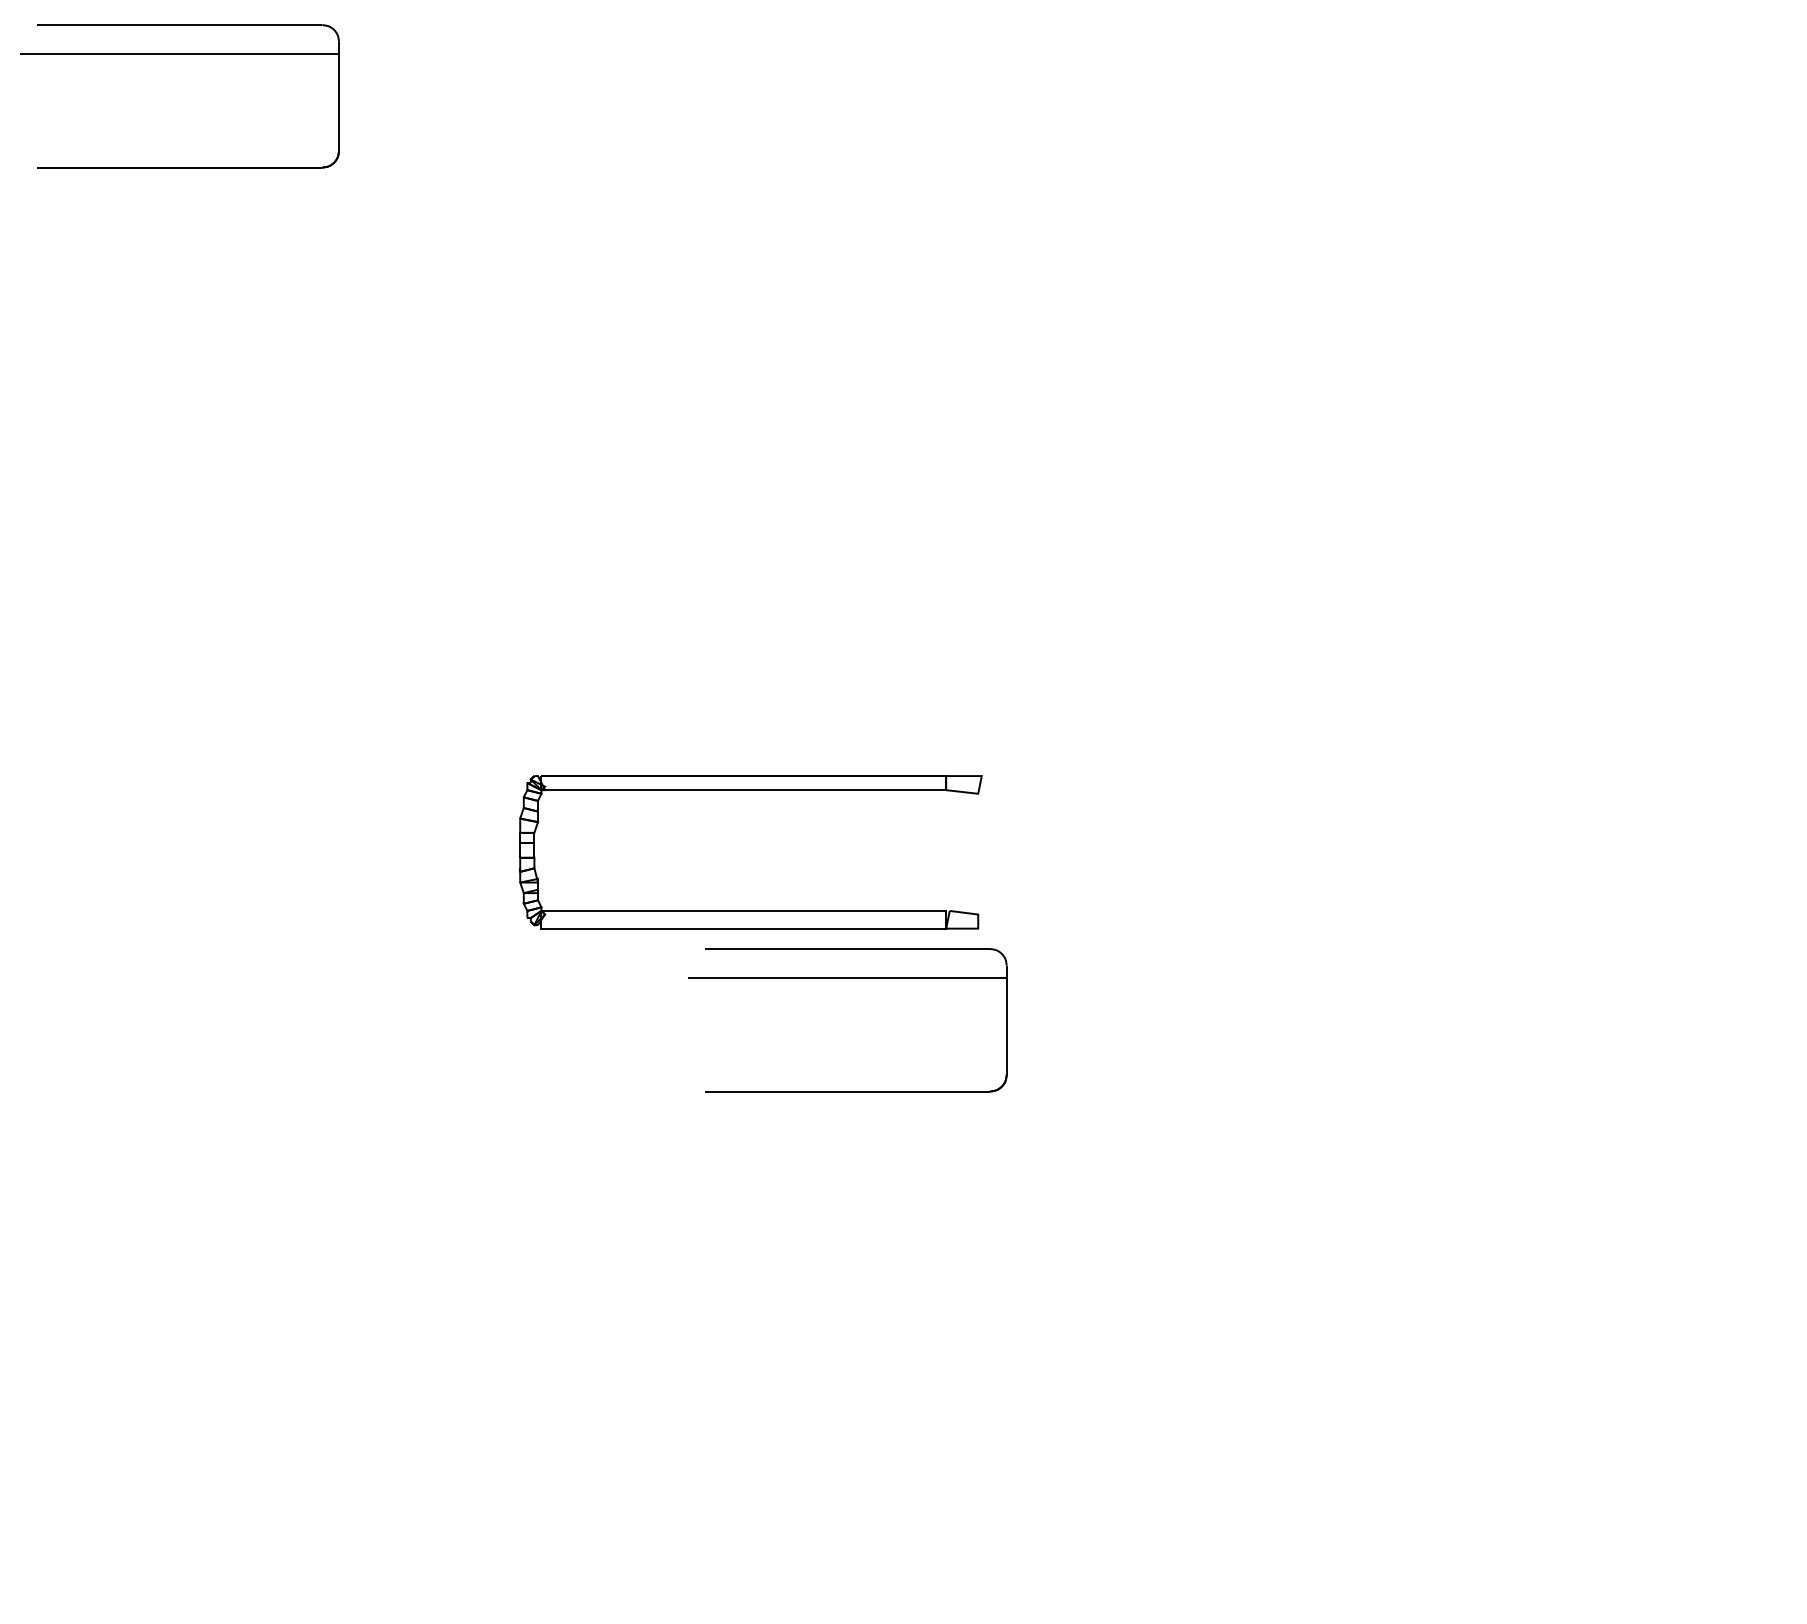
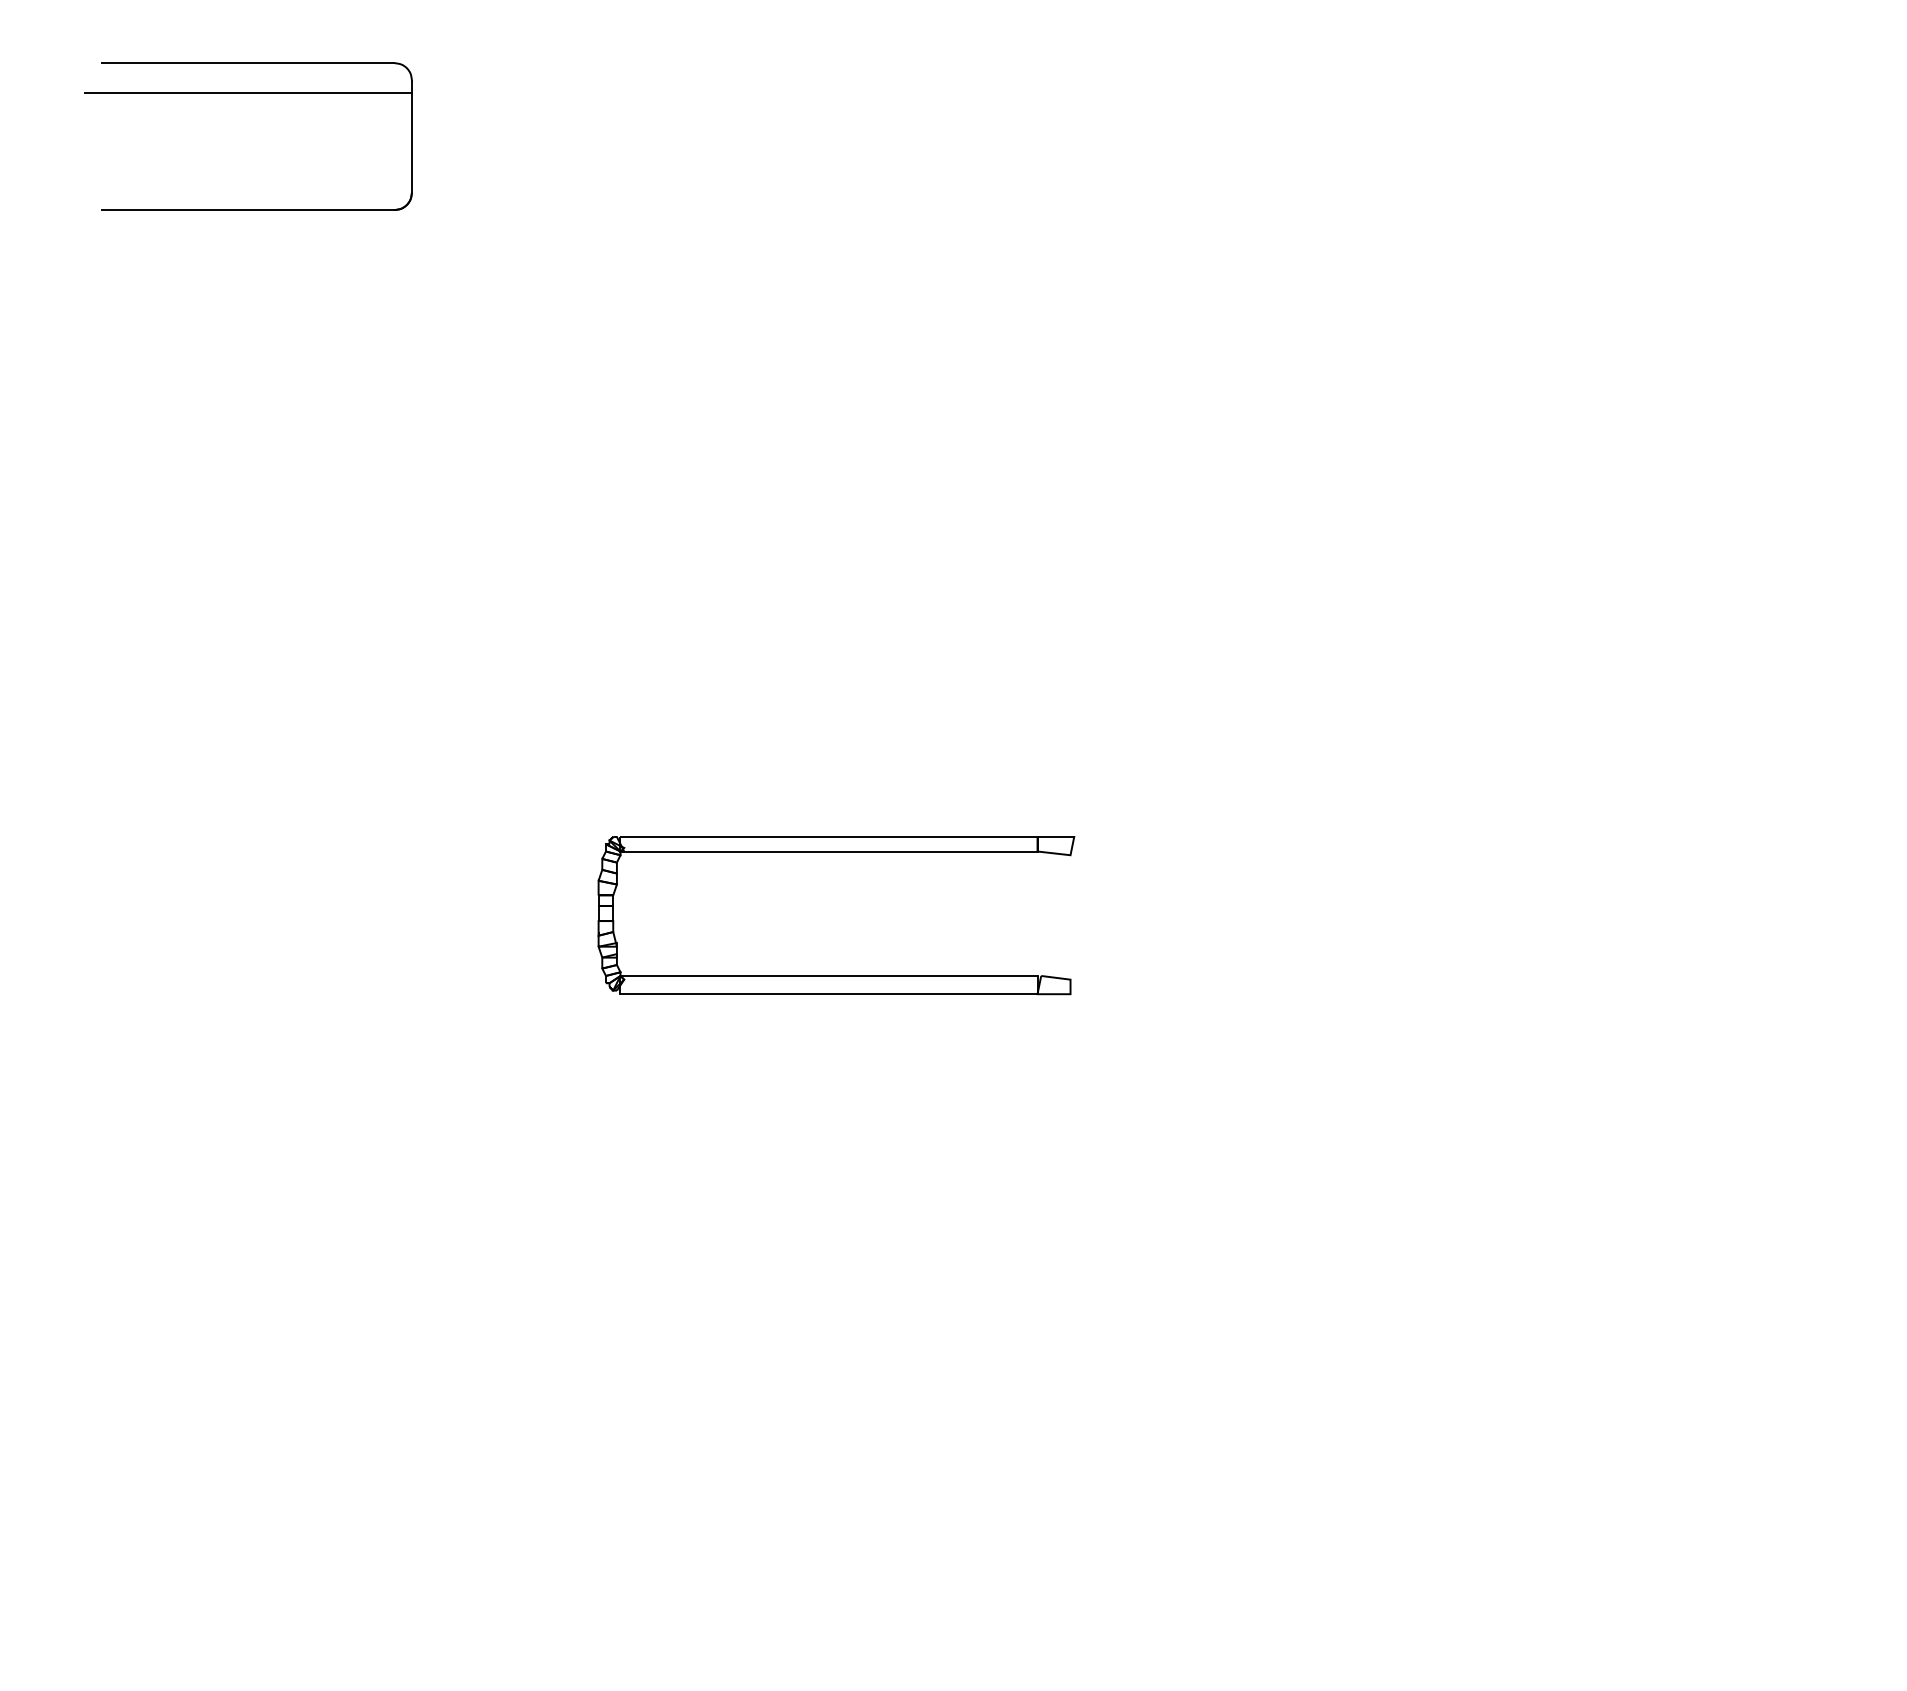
part: (848, 978) -> (936, 1045), removed

